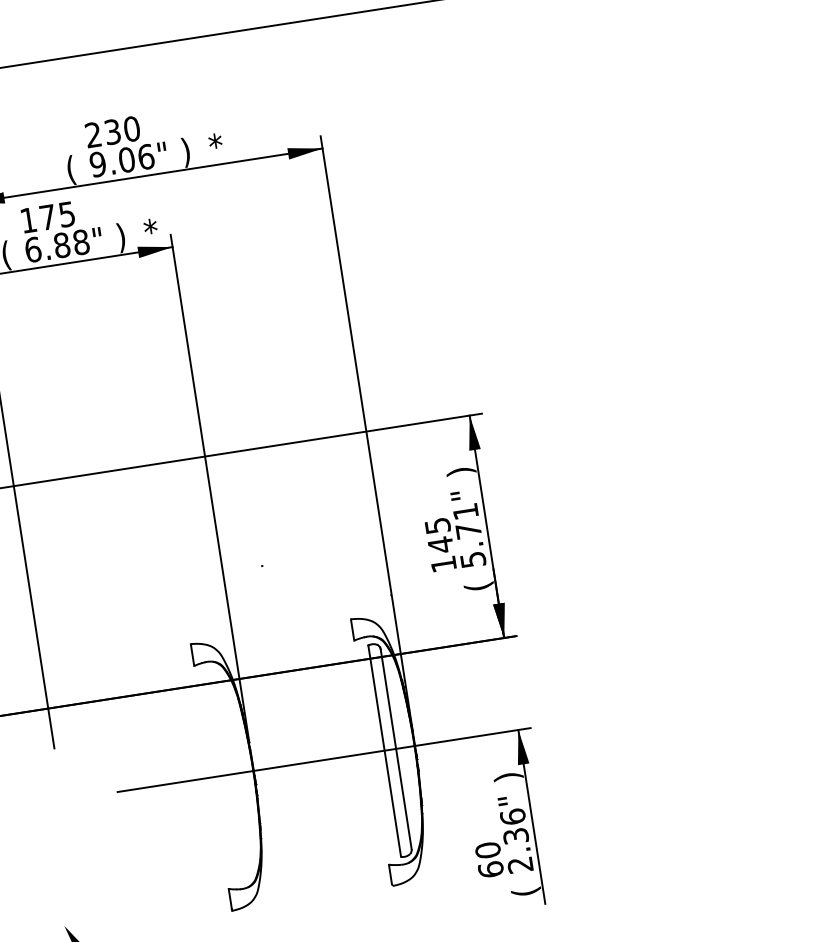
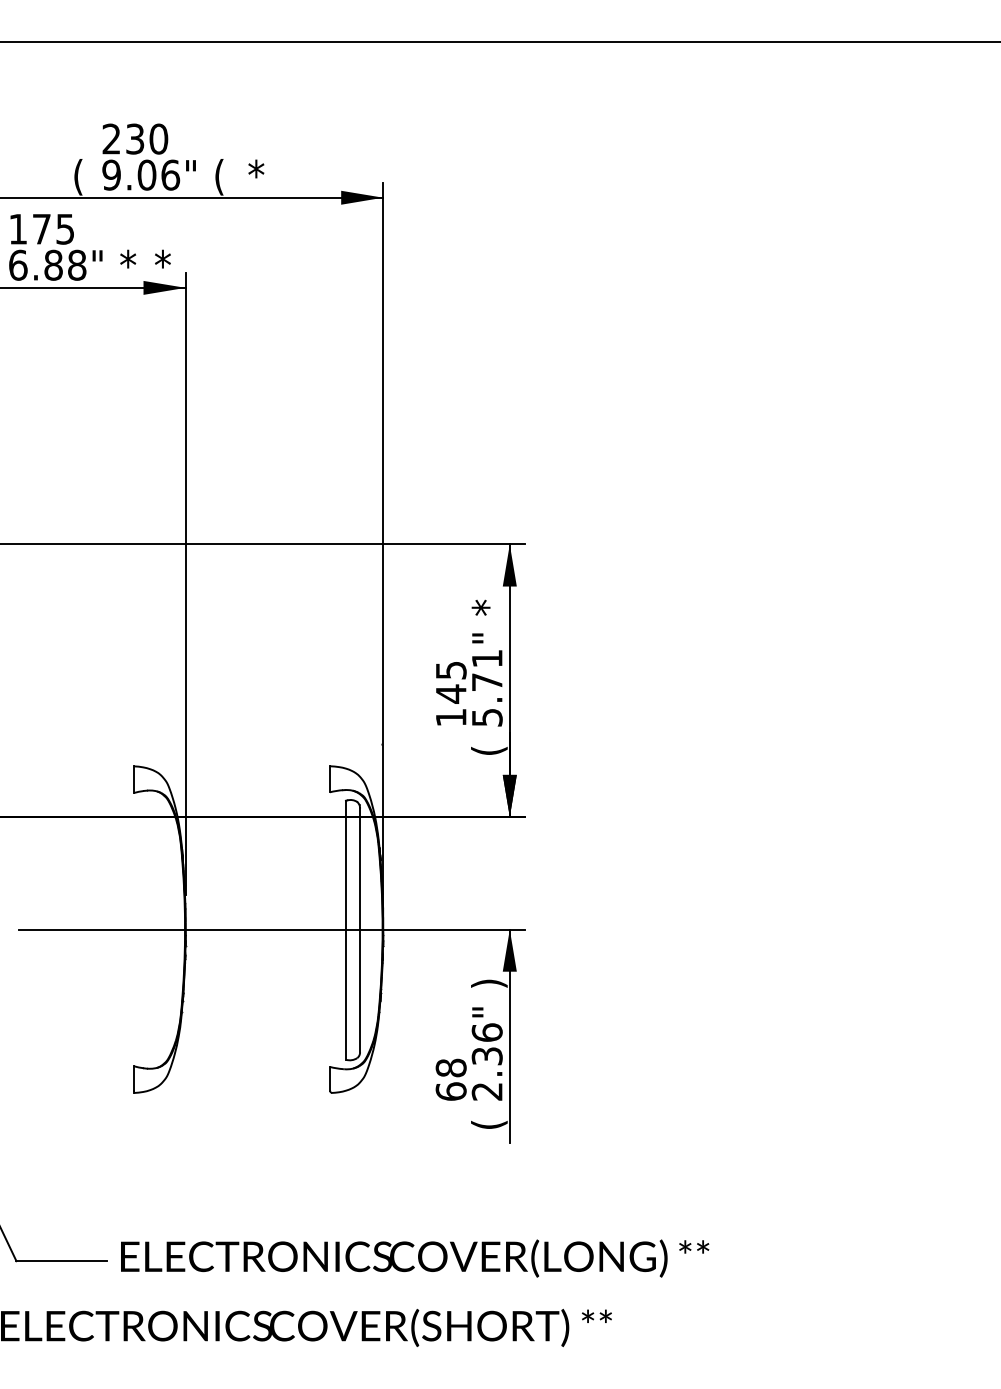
text: (186, 152) -> (219, 177), ) -> (
text: (123, 237) -> (128, 267), ) -> *
text: (461, 469) -> (489, 607), ) -> *
text: (488, 849) -> (451, 1067), 60 -> 68

